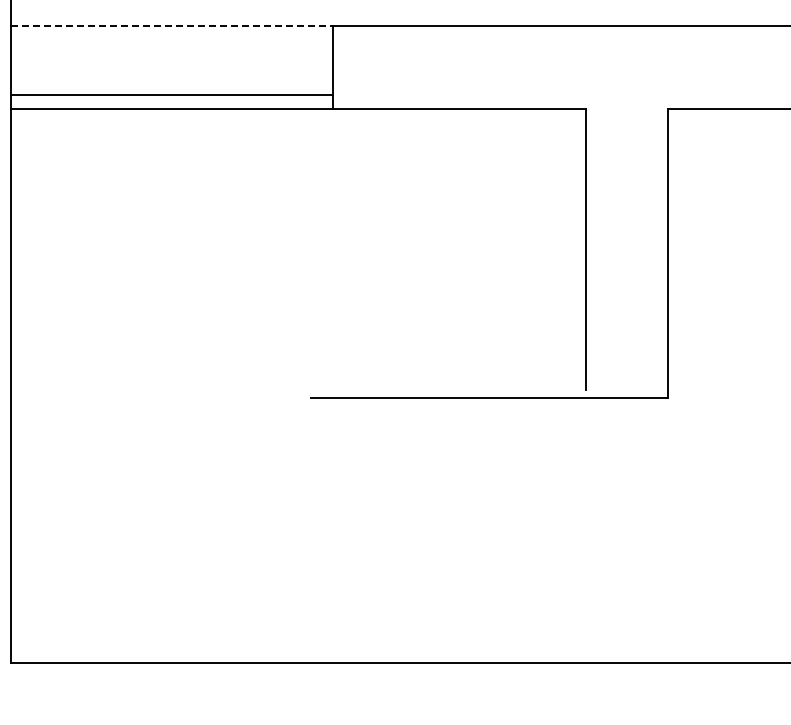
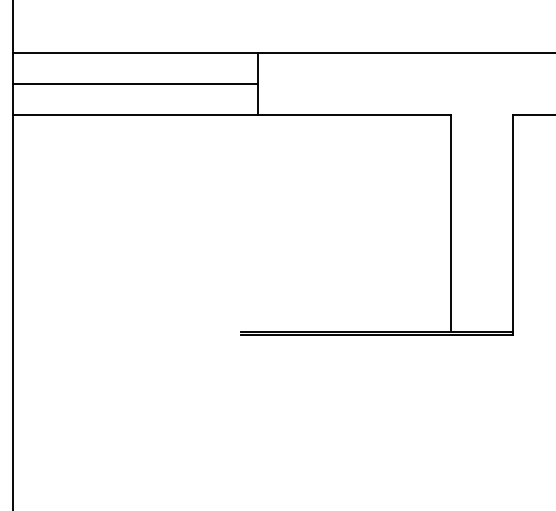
line: (172, 26) -> (135, 52), dashed -> solid
line: (172, 94) -> (135, 83), moved
line: (488, 393) -> (376, 332), added

